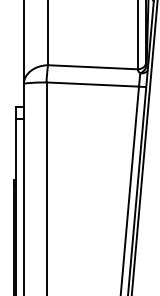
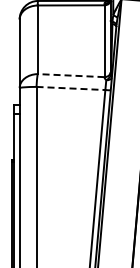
line: (92, 67) -> (70, 75), solid -> dashed
line: (93, 84) -> (71, 88), solid -> dashed

